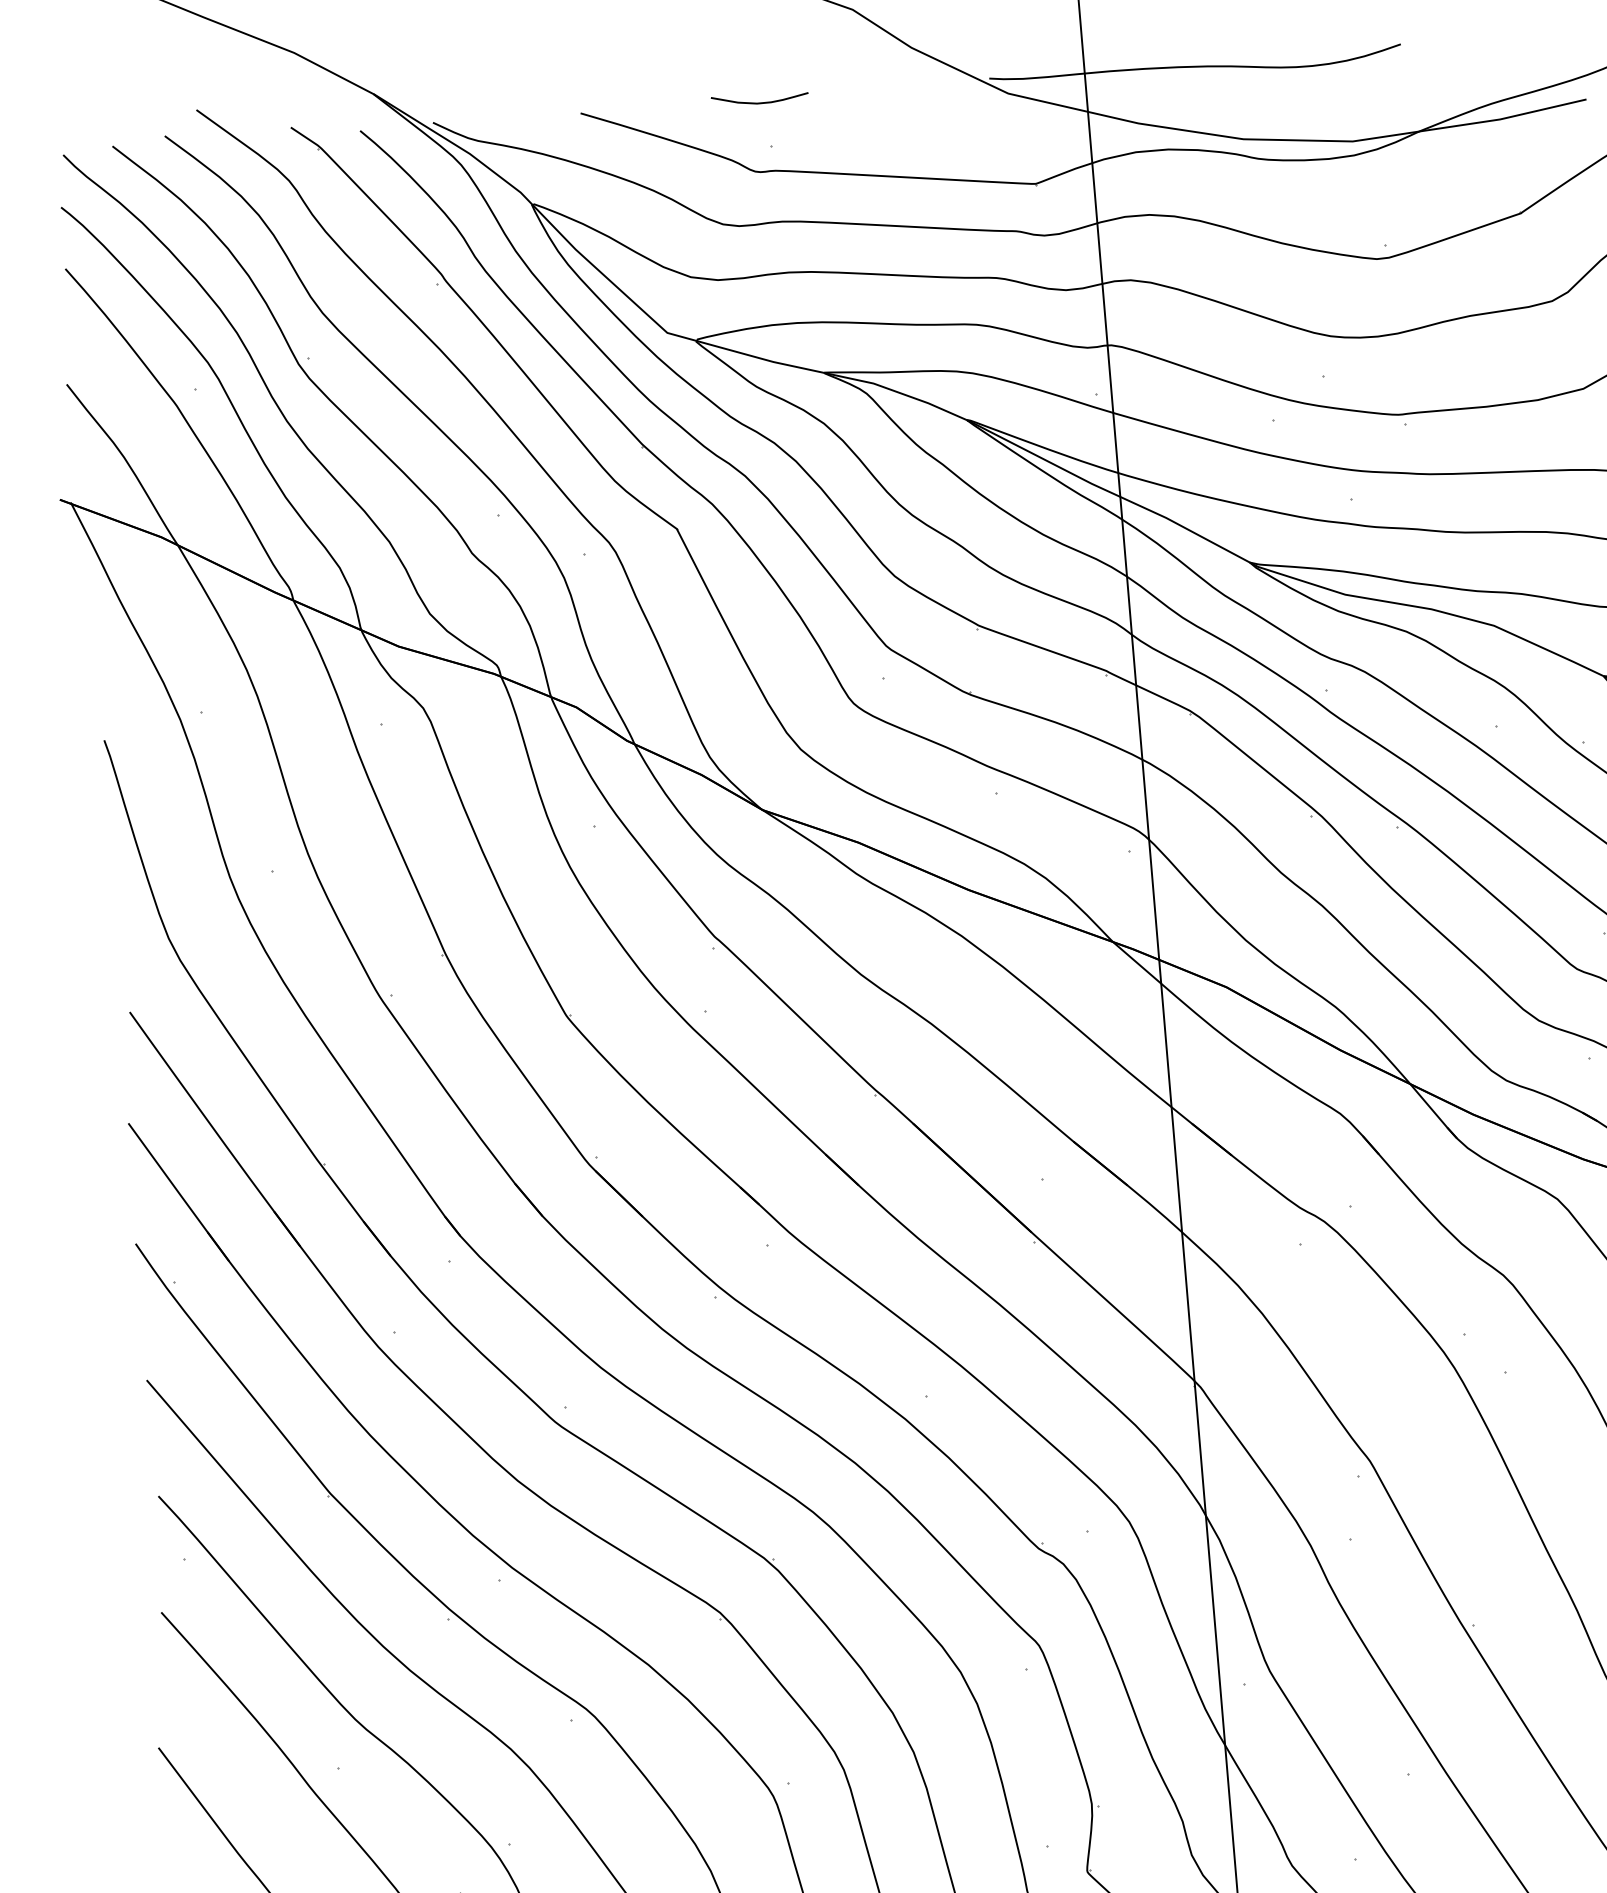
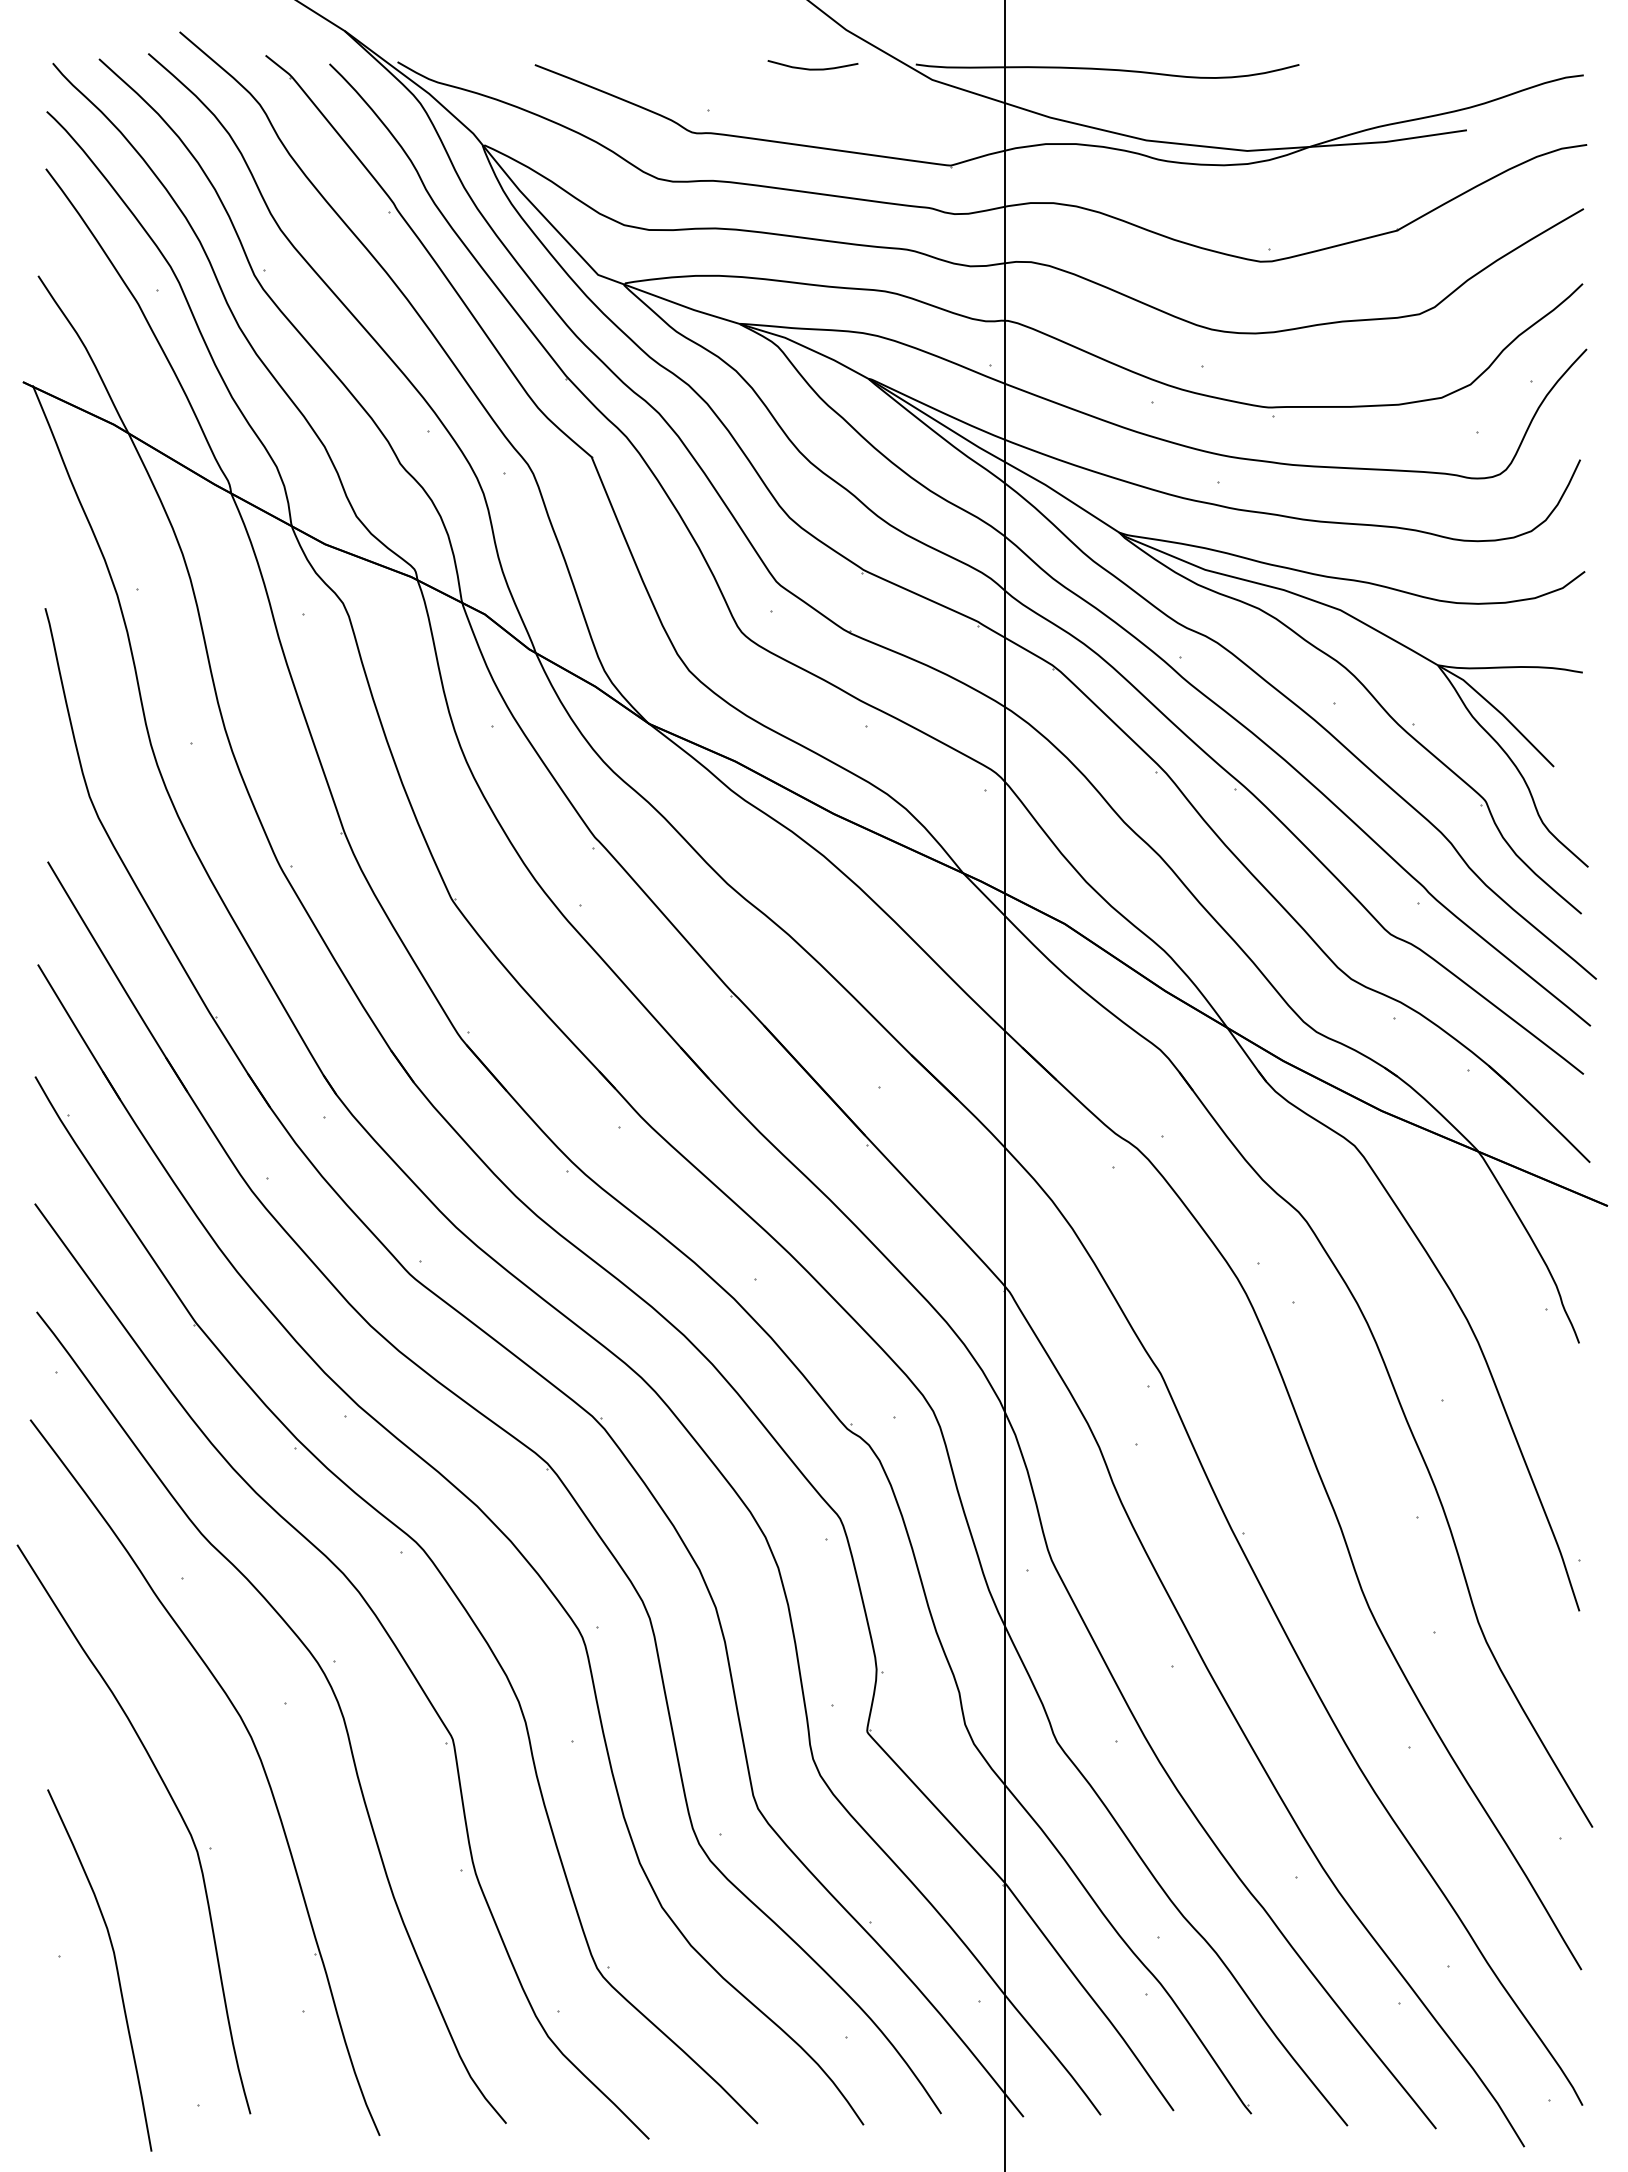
curve: (759, 102) -> (812, 68), moved

